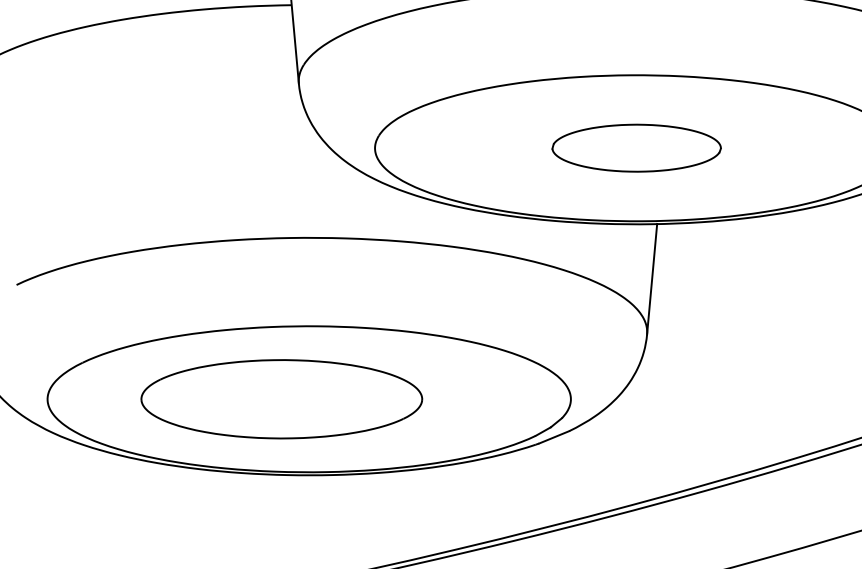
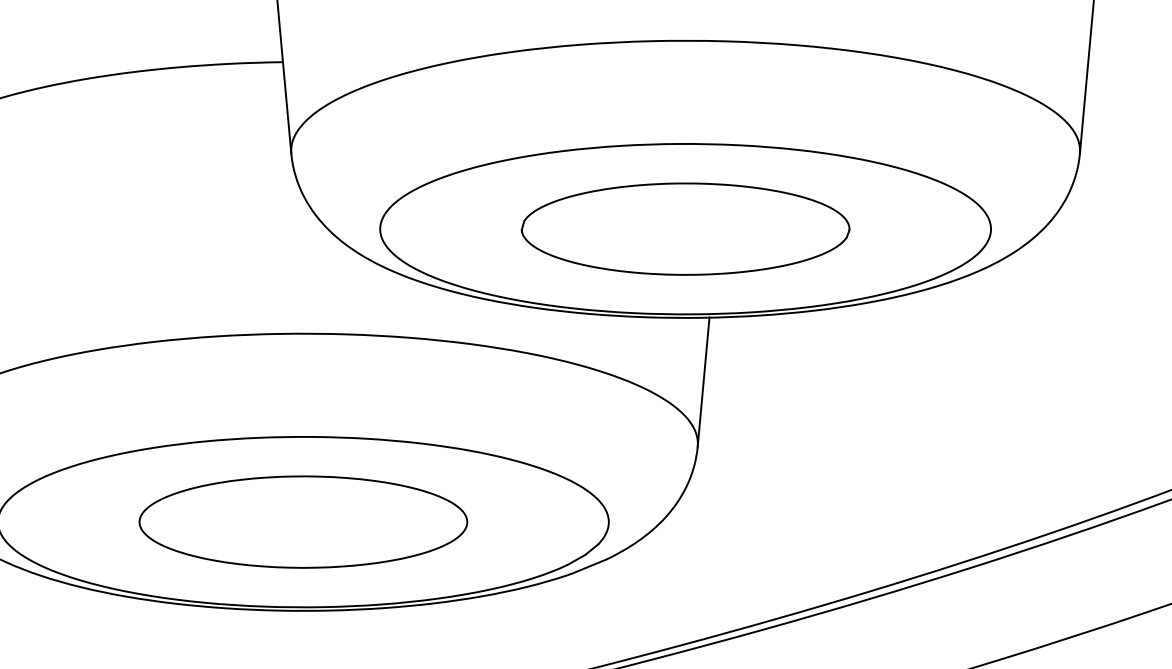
part: (636, 147) -> (685, 228), size x1.67
part: (281, 398) -> (303, 521), moved

